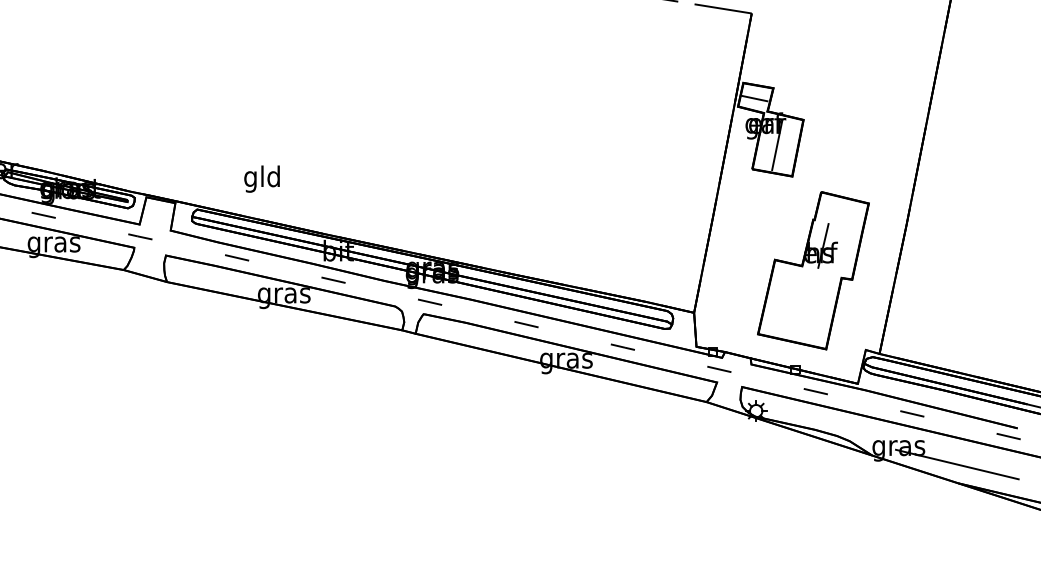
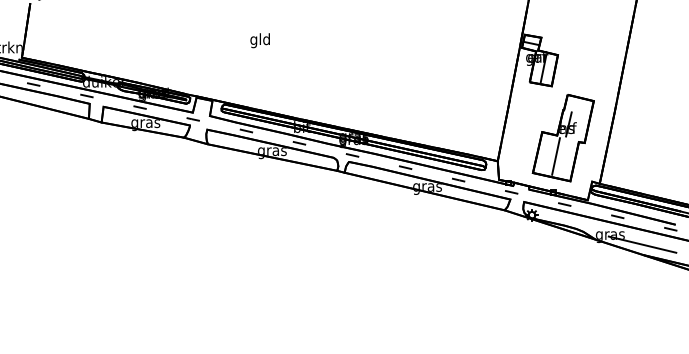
text: (260, 178) -> (259, 40), moved
line: (799, 304) -> (555, 156), added

